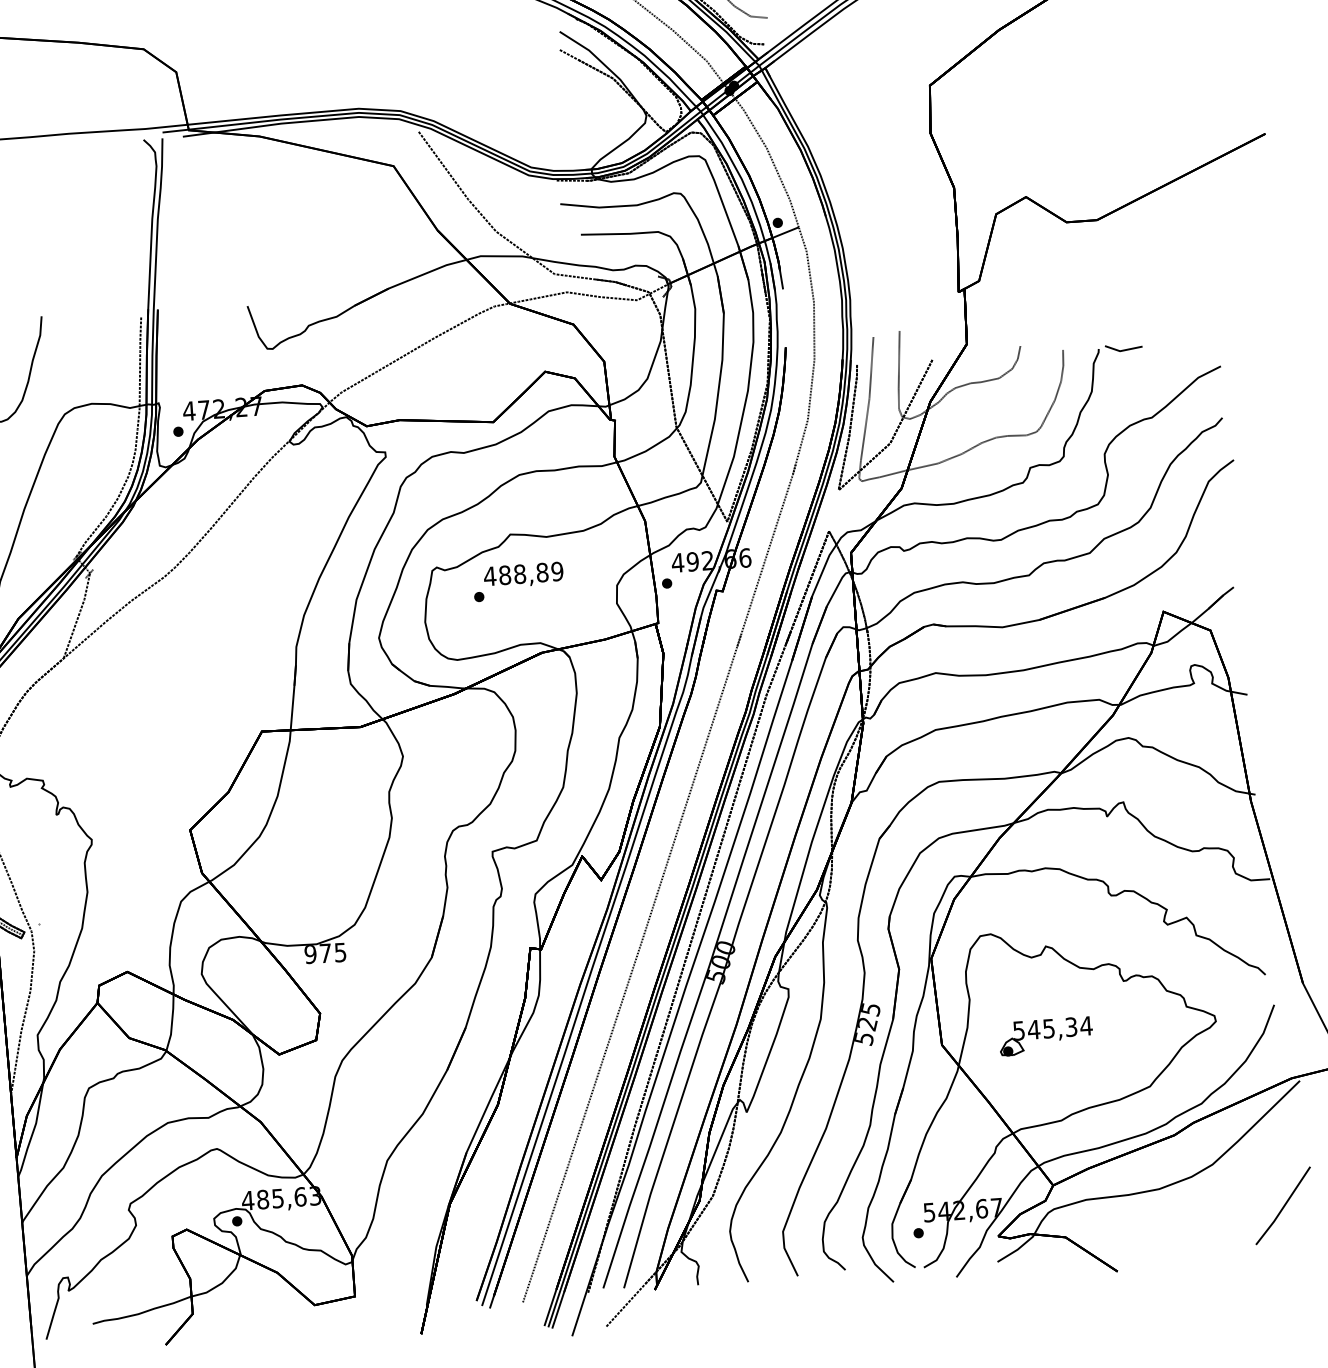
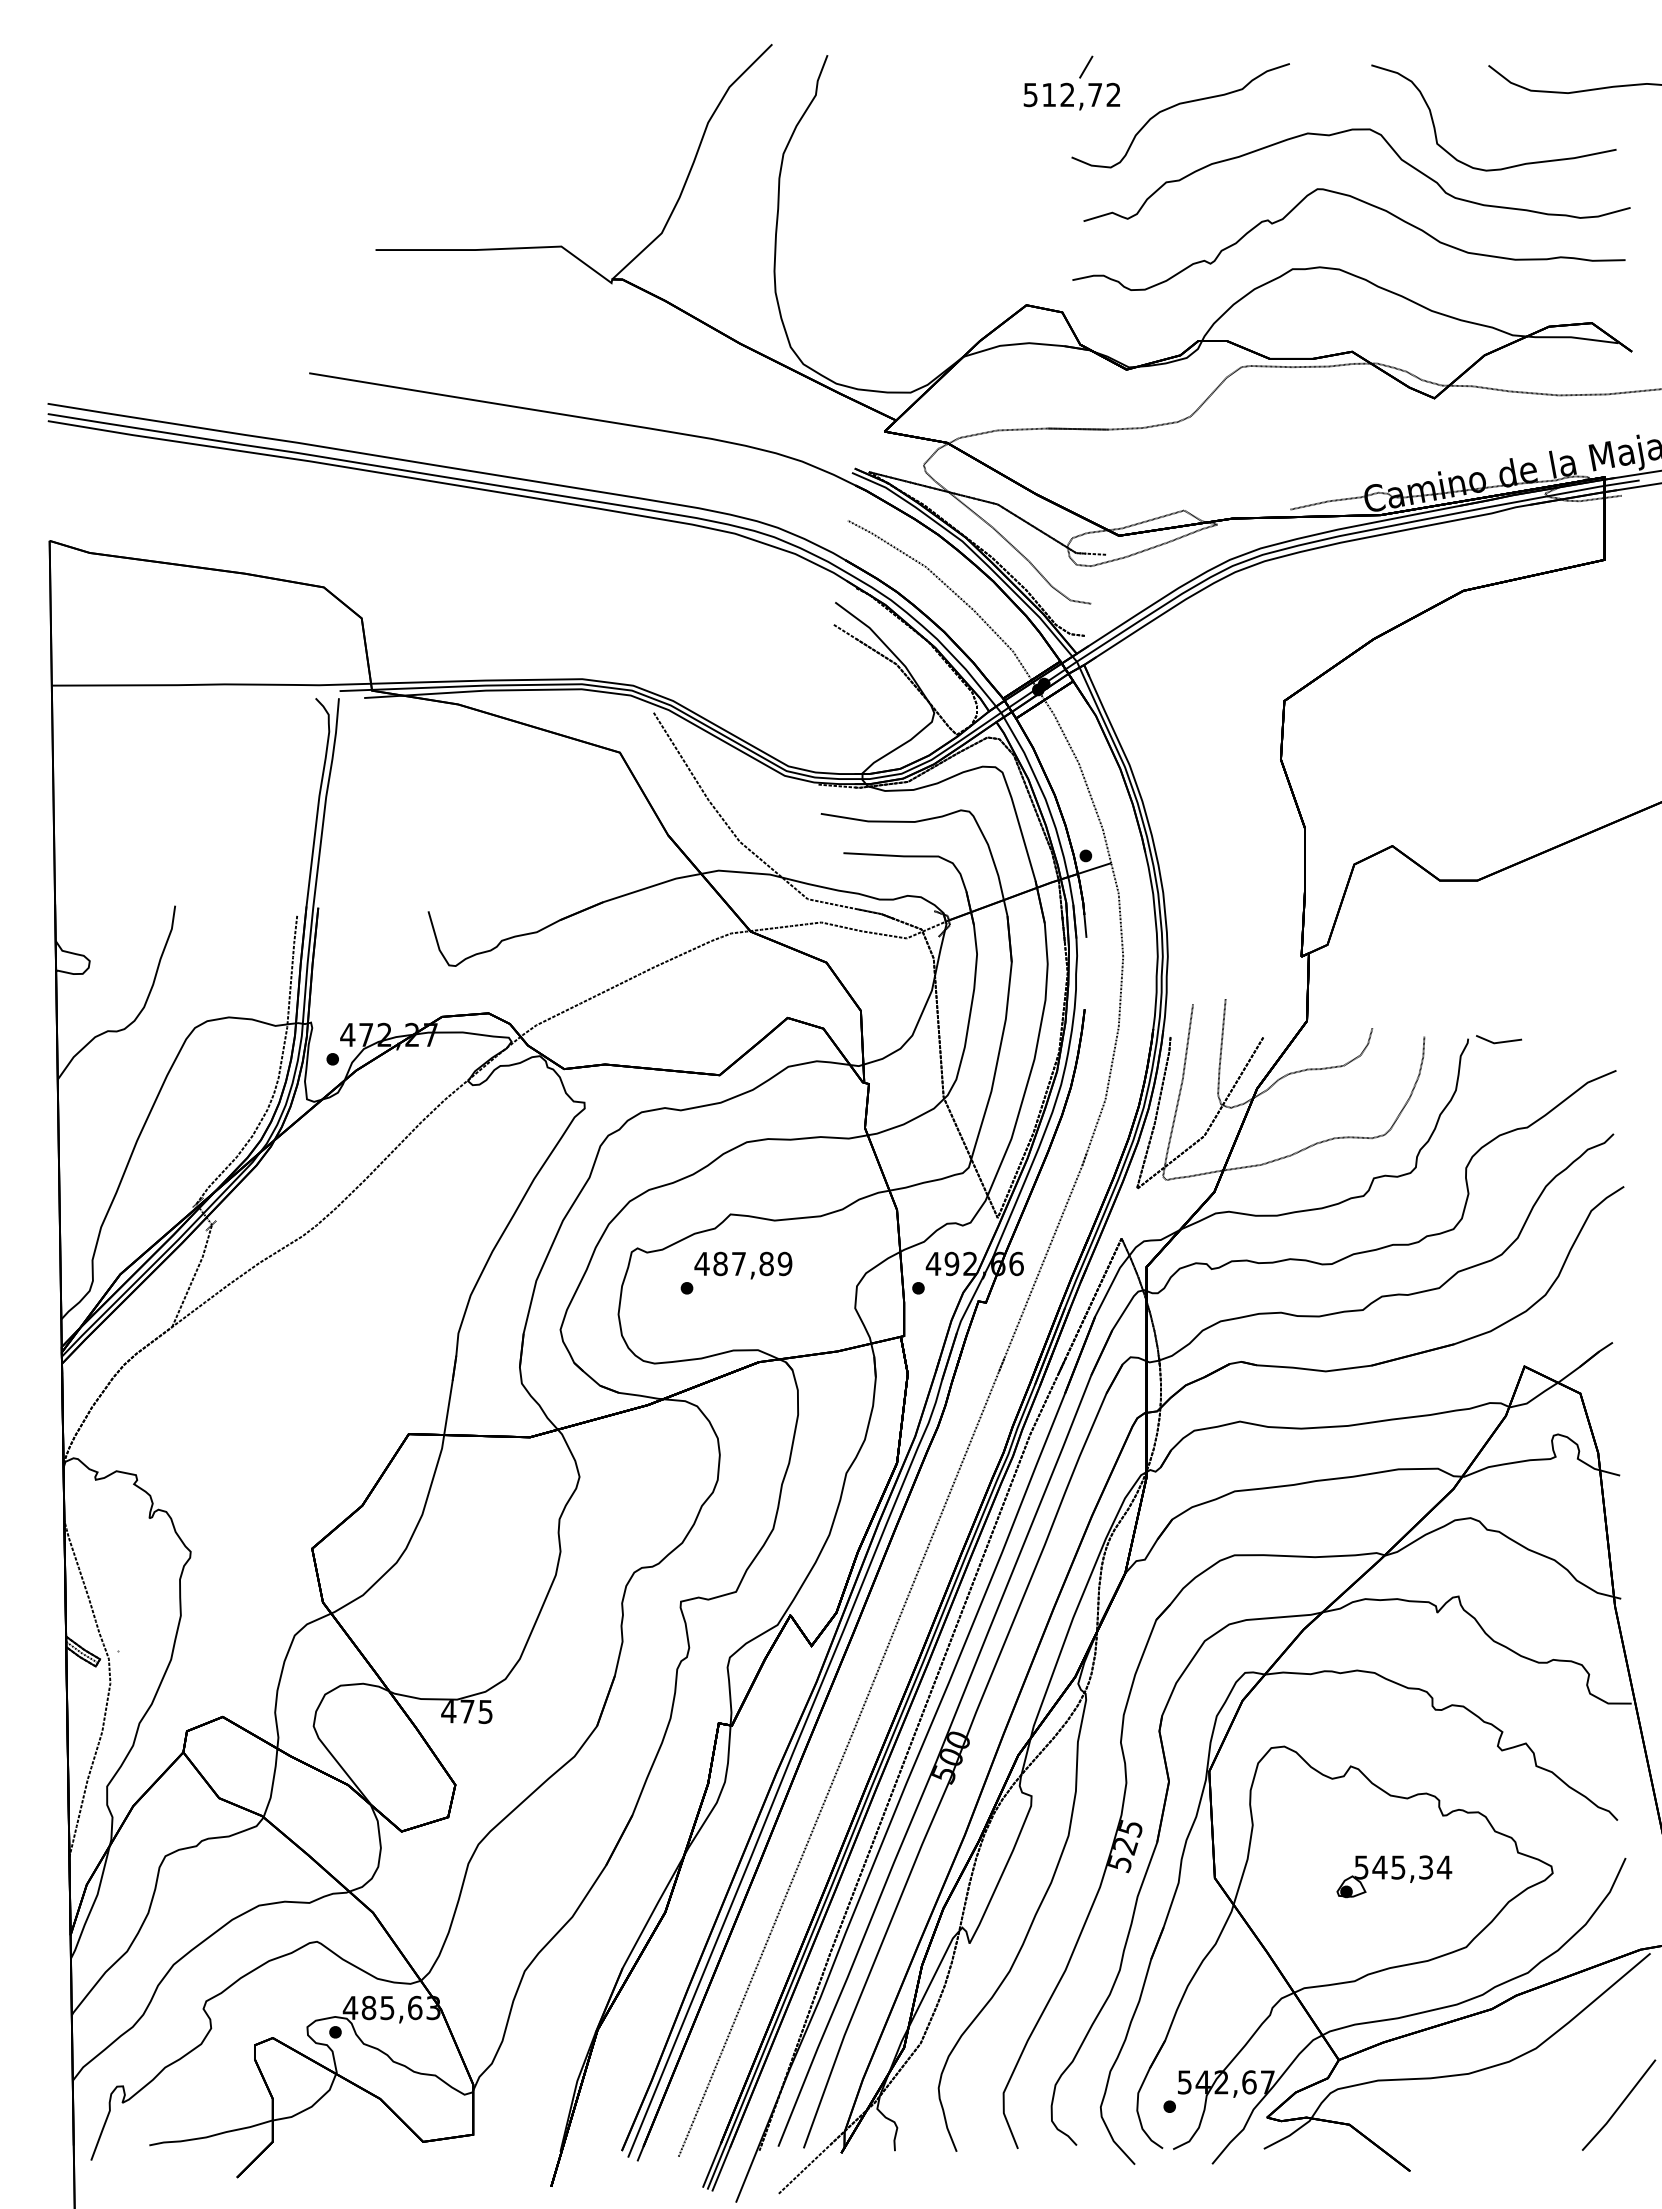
text: (519, 573) -> (738, 1263), 488,89 -> 487,89
text: (310, 954) -> (448, 1711), 975 -> 475
part: (1046, 1036) -> (1394, 1876), moved

